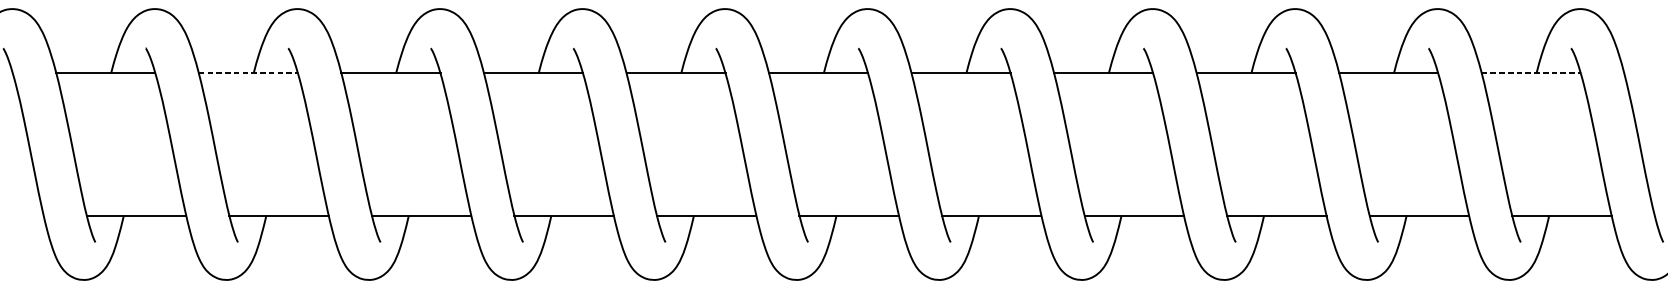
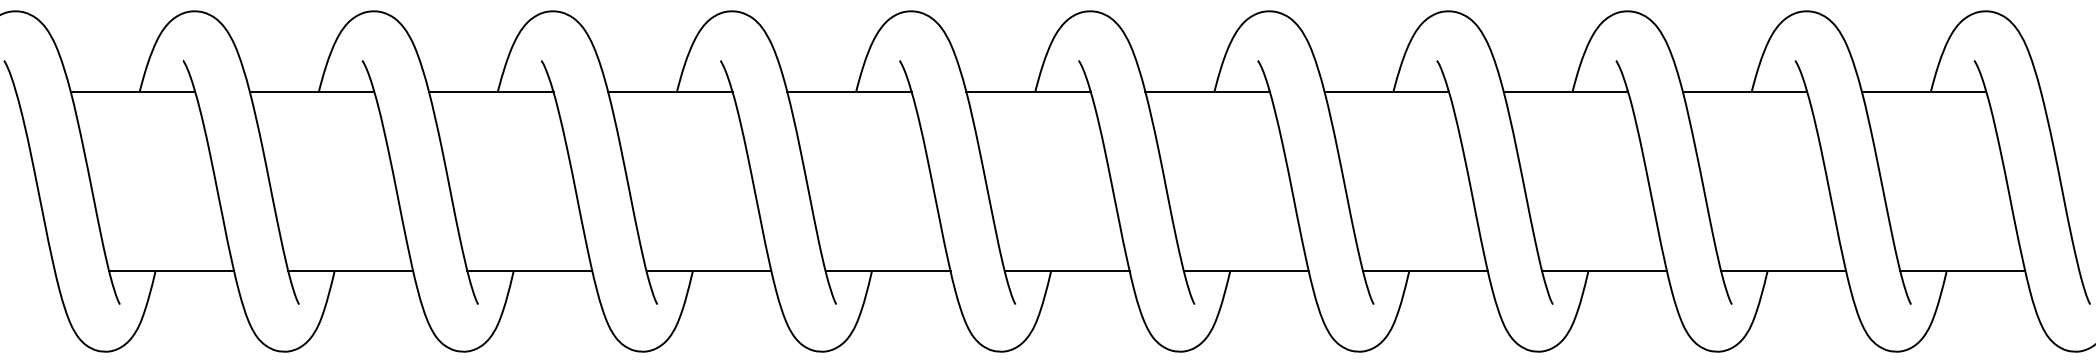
line: (248, 72) -> (312, 91), dashed -> solid
line: (1531, 72) -> (1924, 91), dashed -> solid

